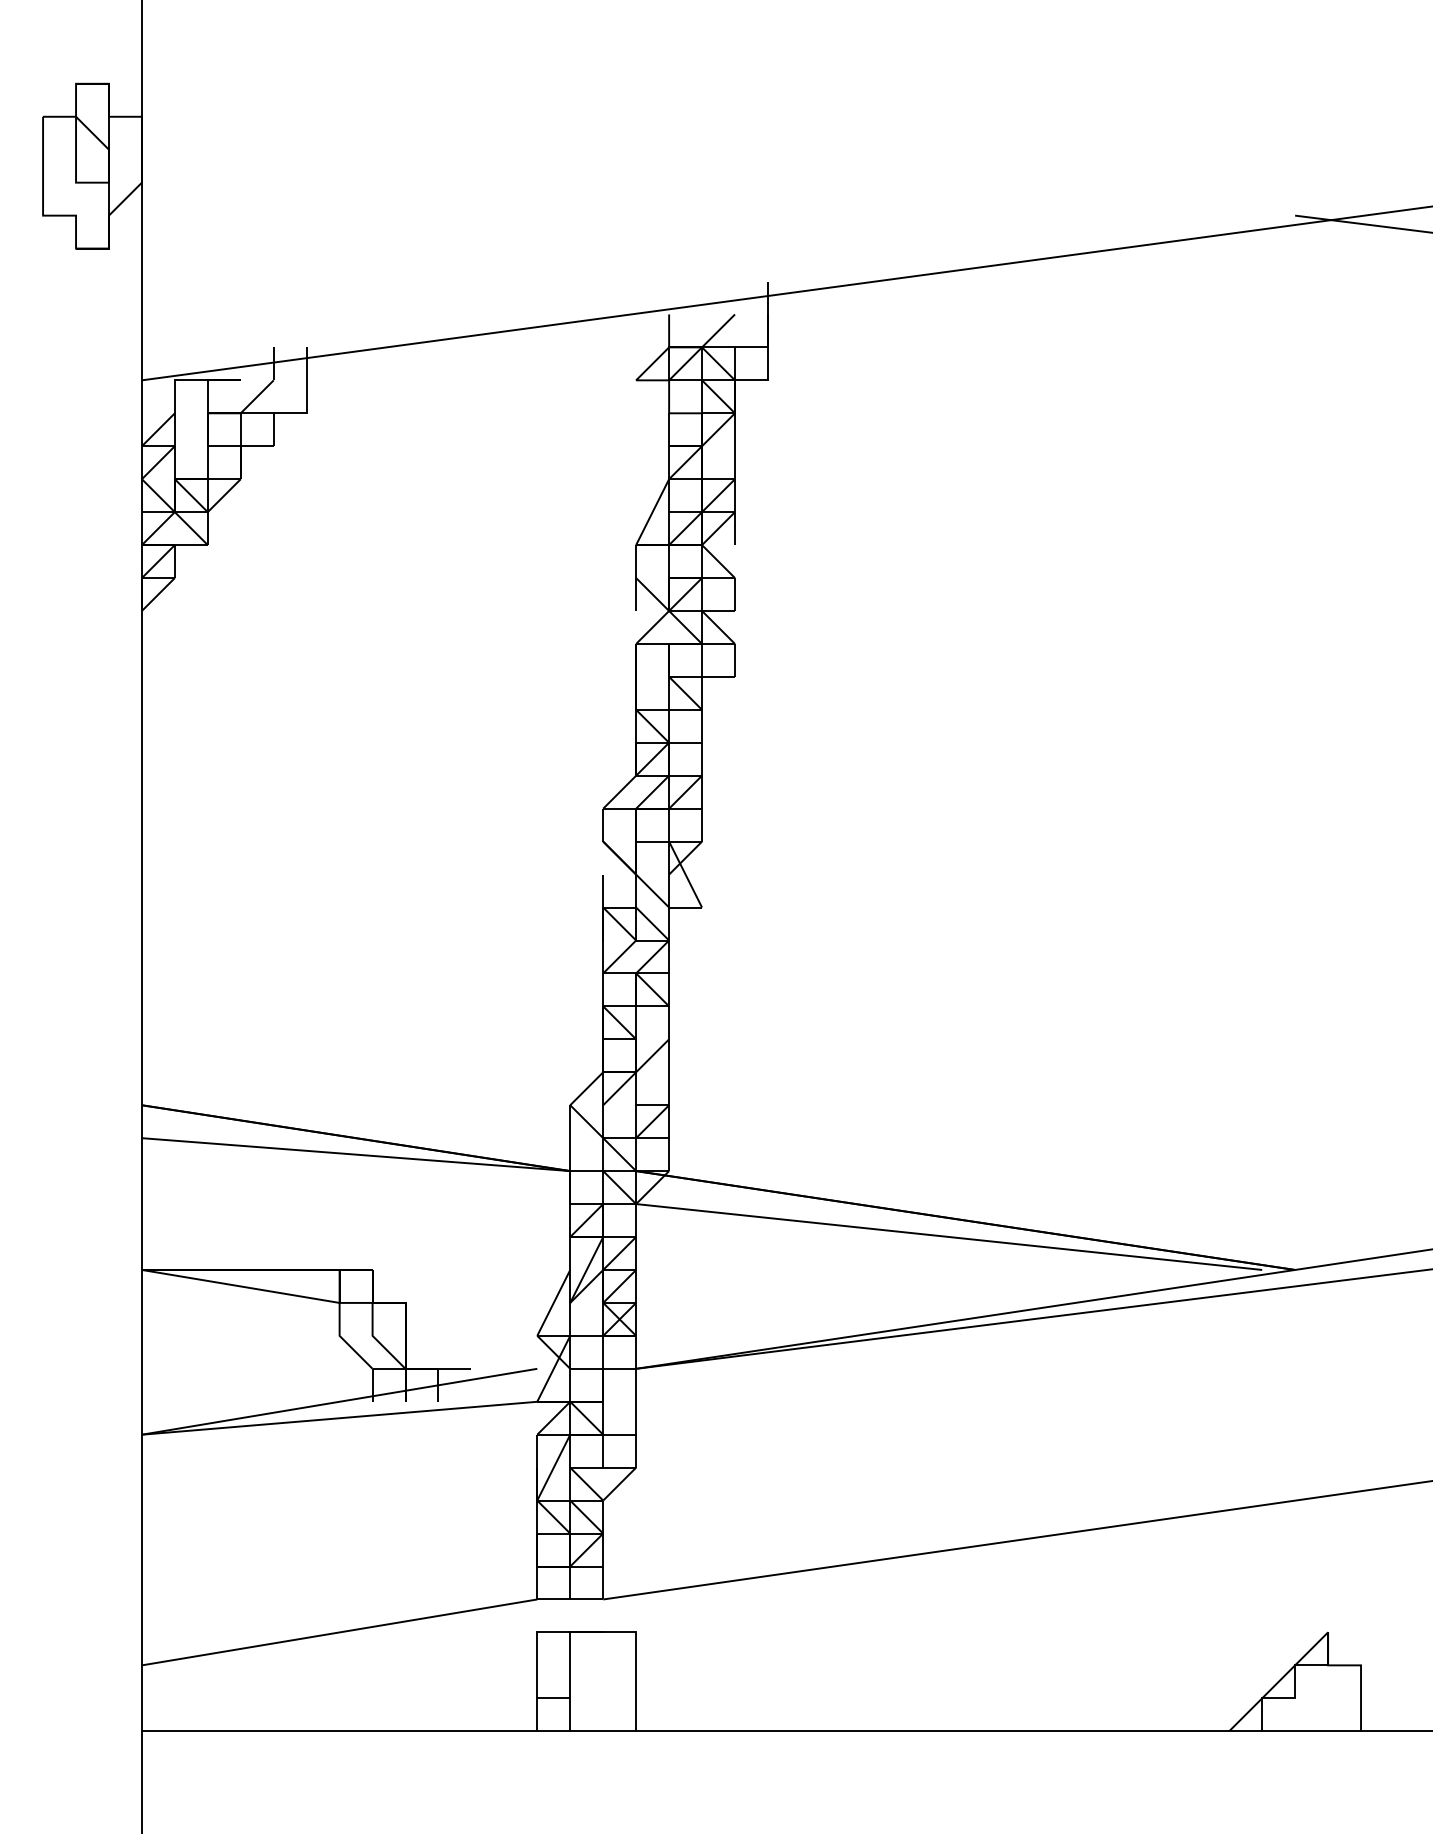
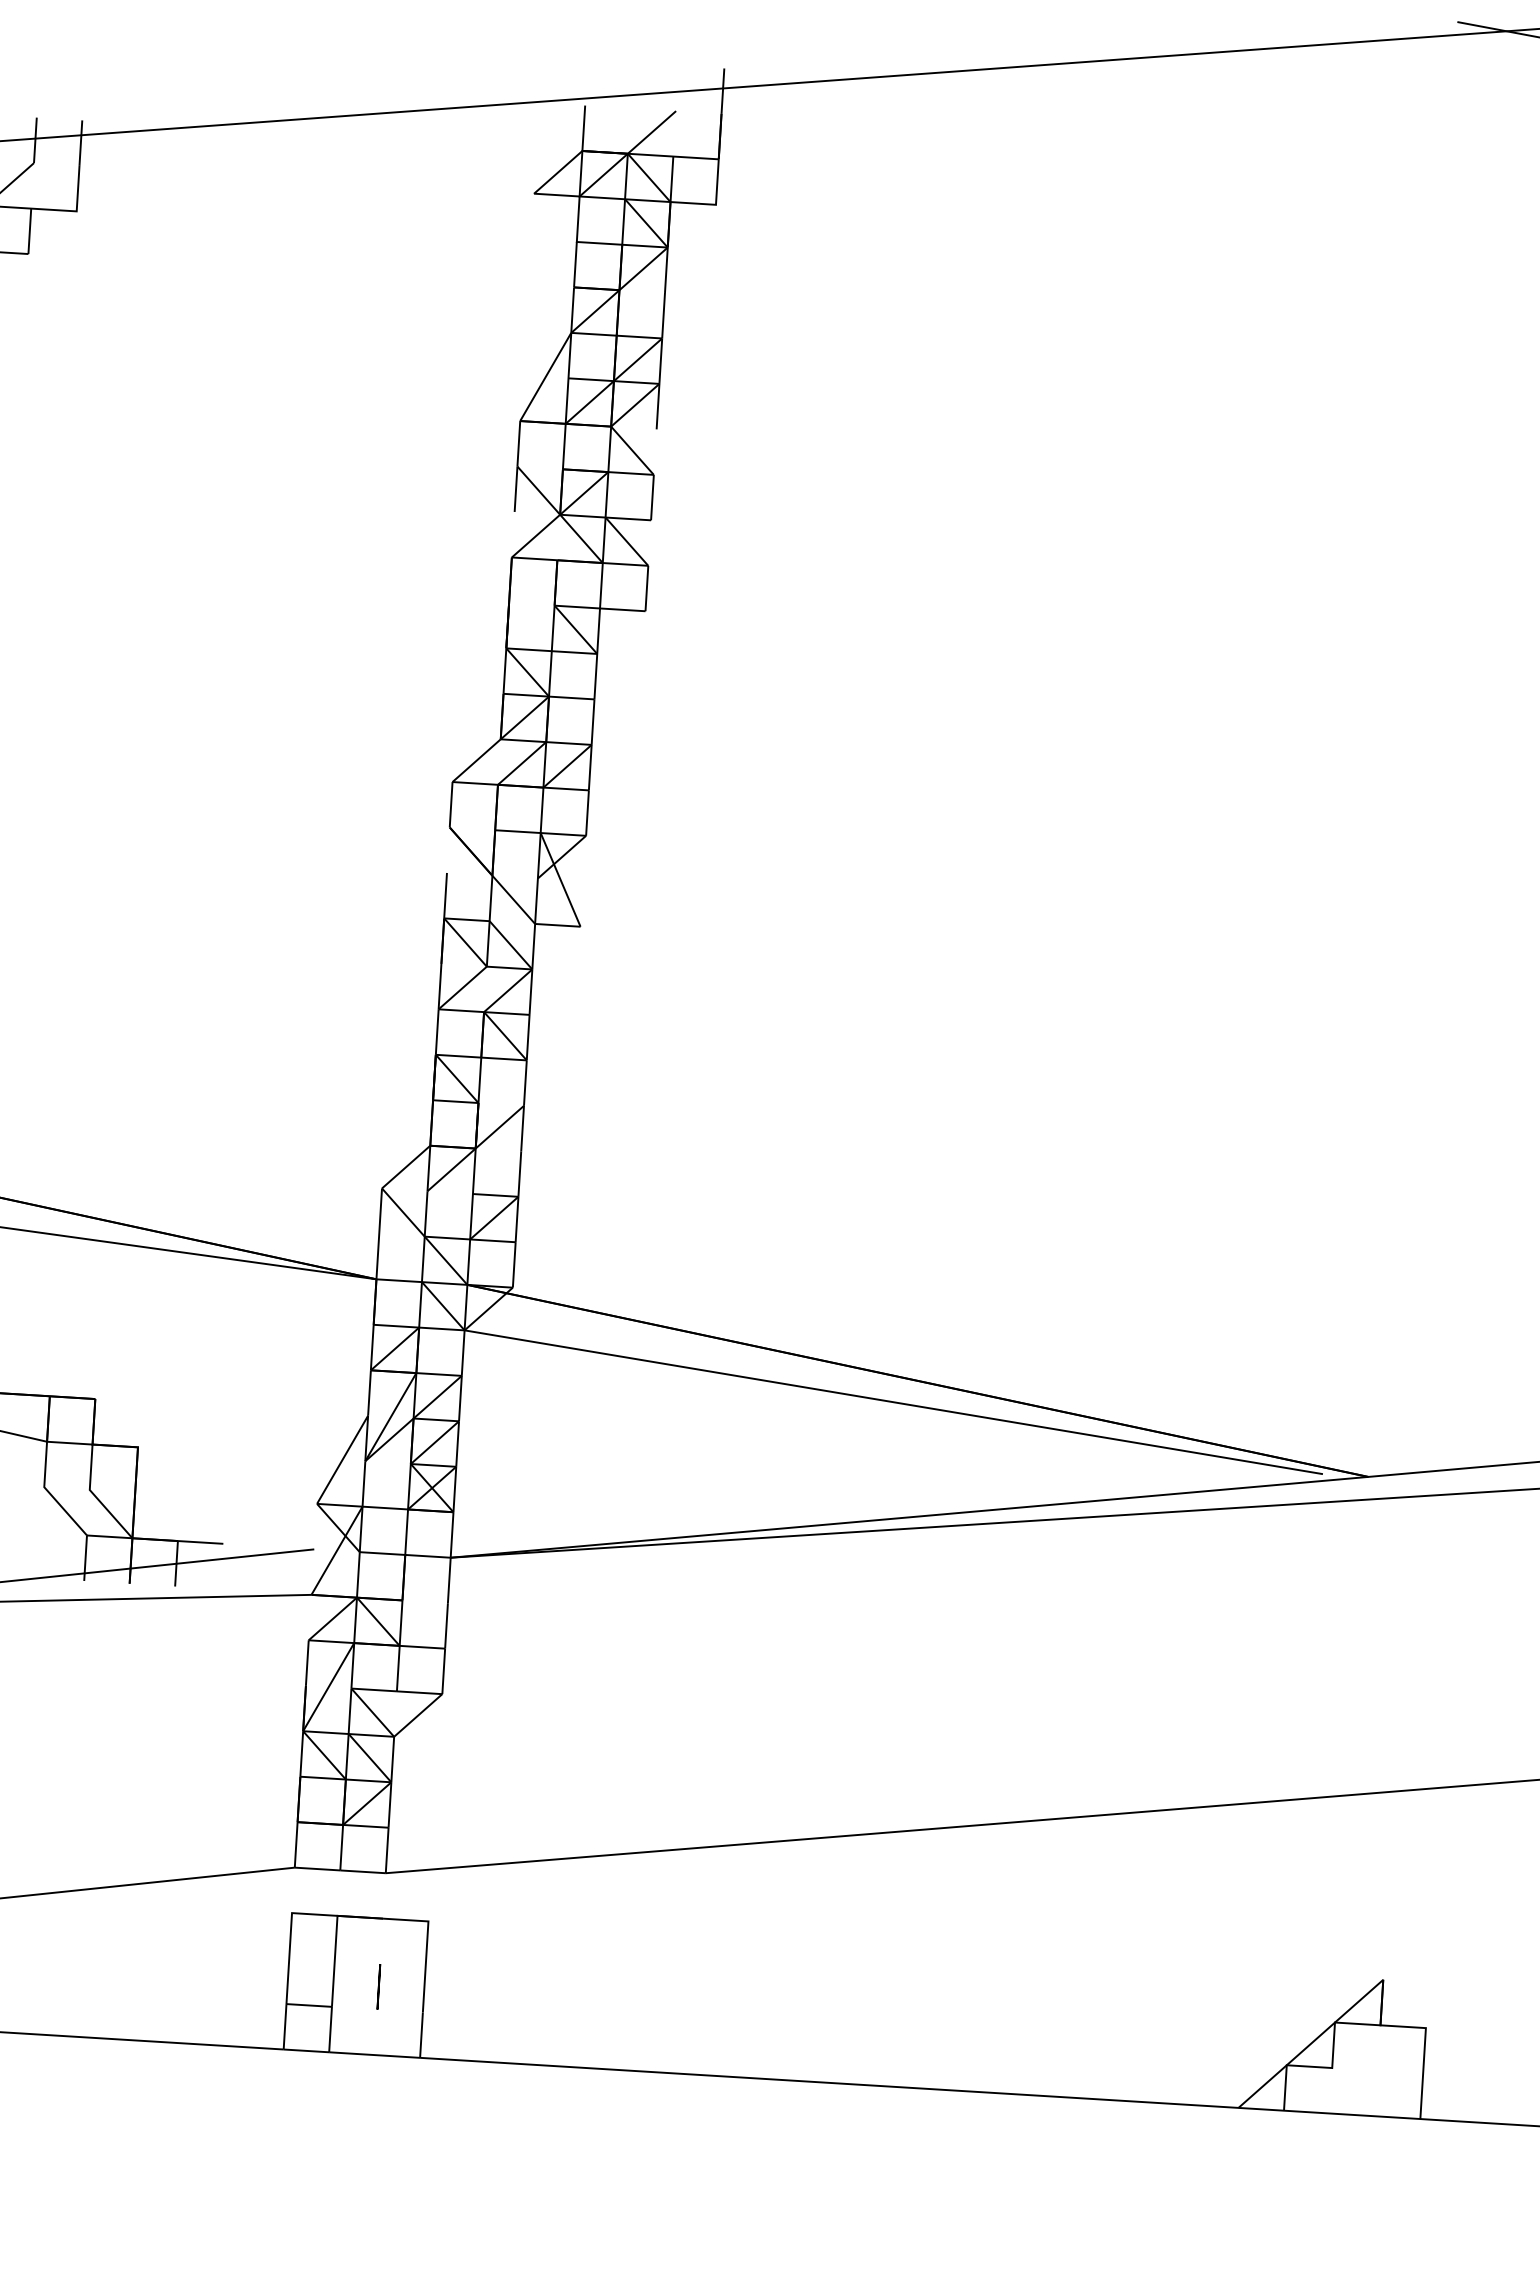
line: (602, 1681) -> (377, 1986), added

